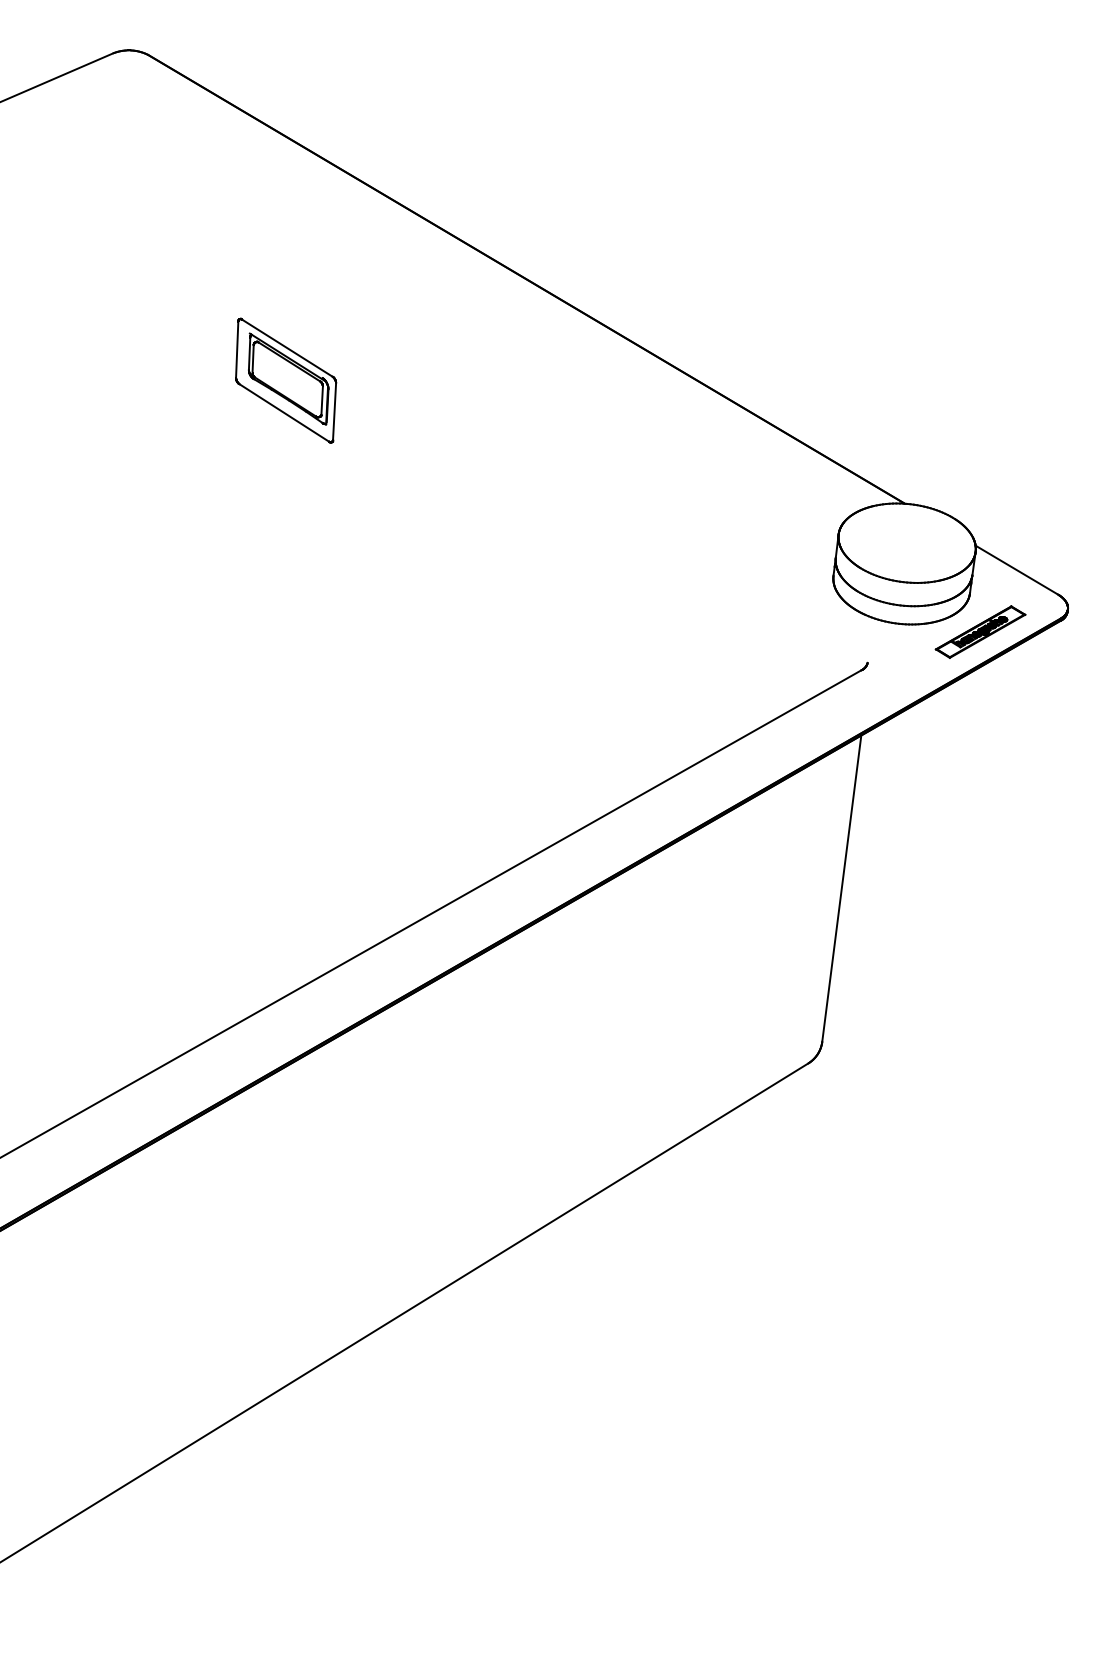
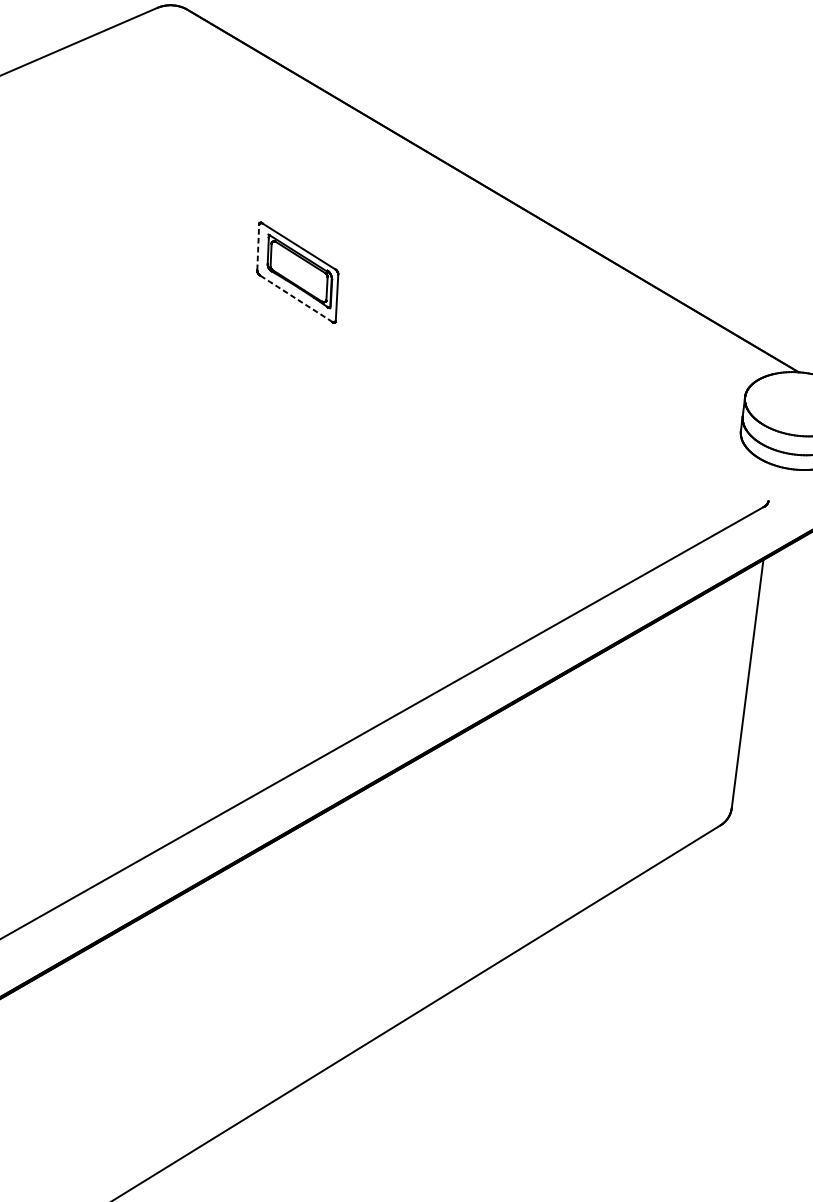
line: (237, 349) -> (258, 247), solid -> dashed
line: (283, 412) -> (295, 298), solid -> dashed

